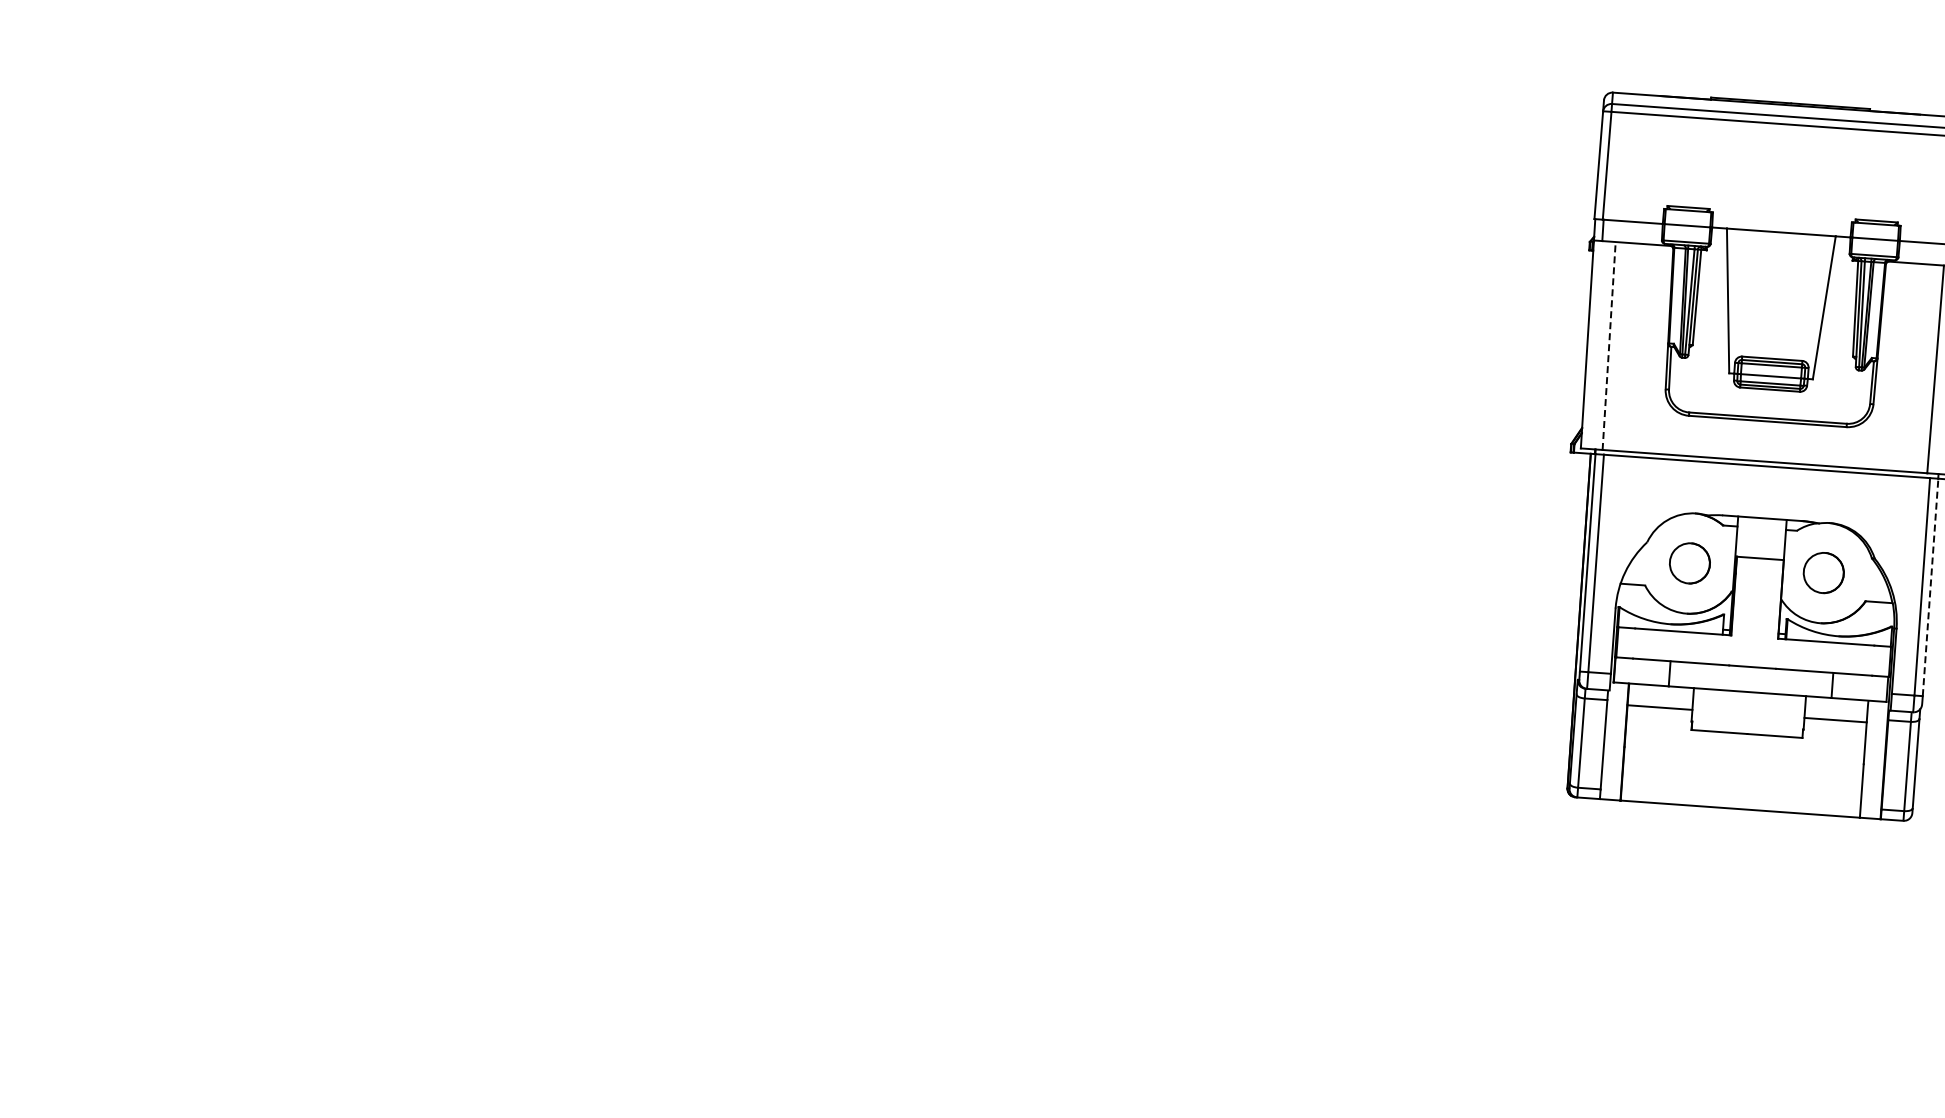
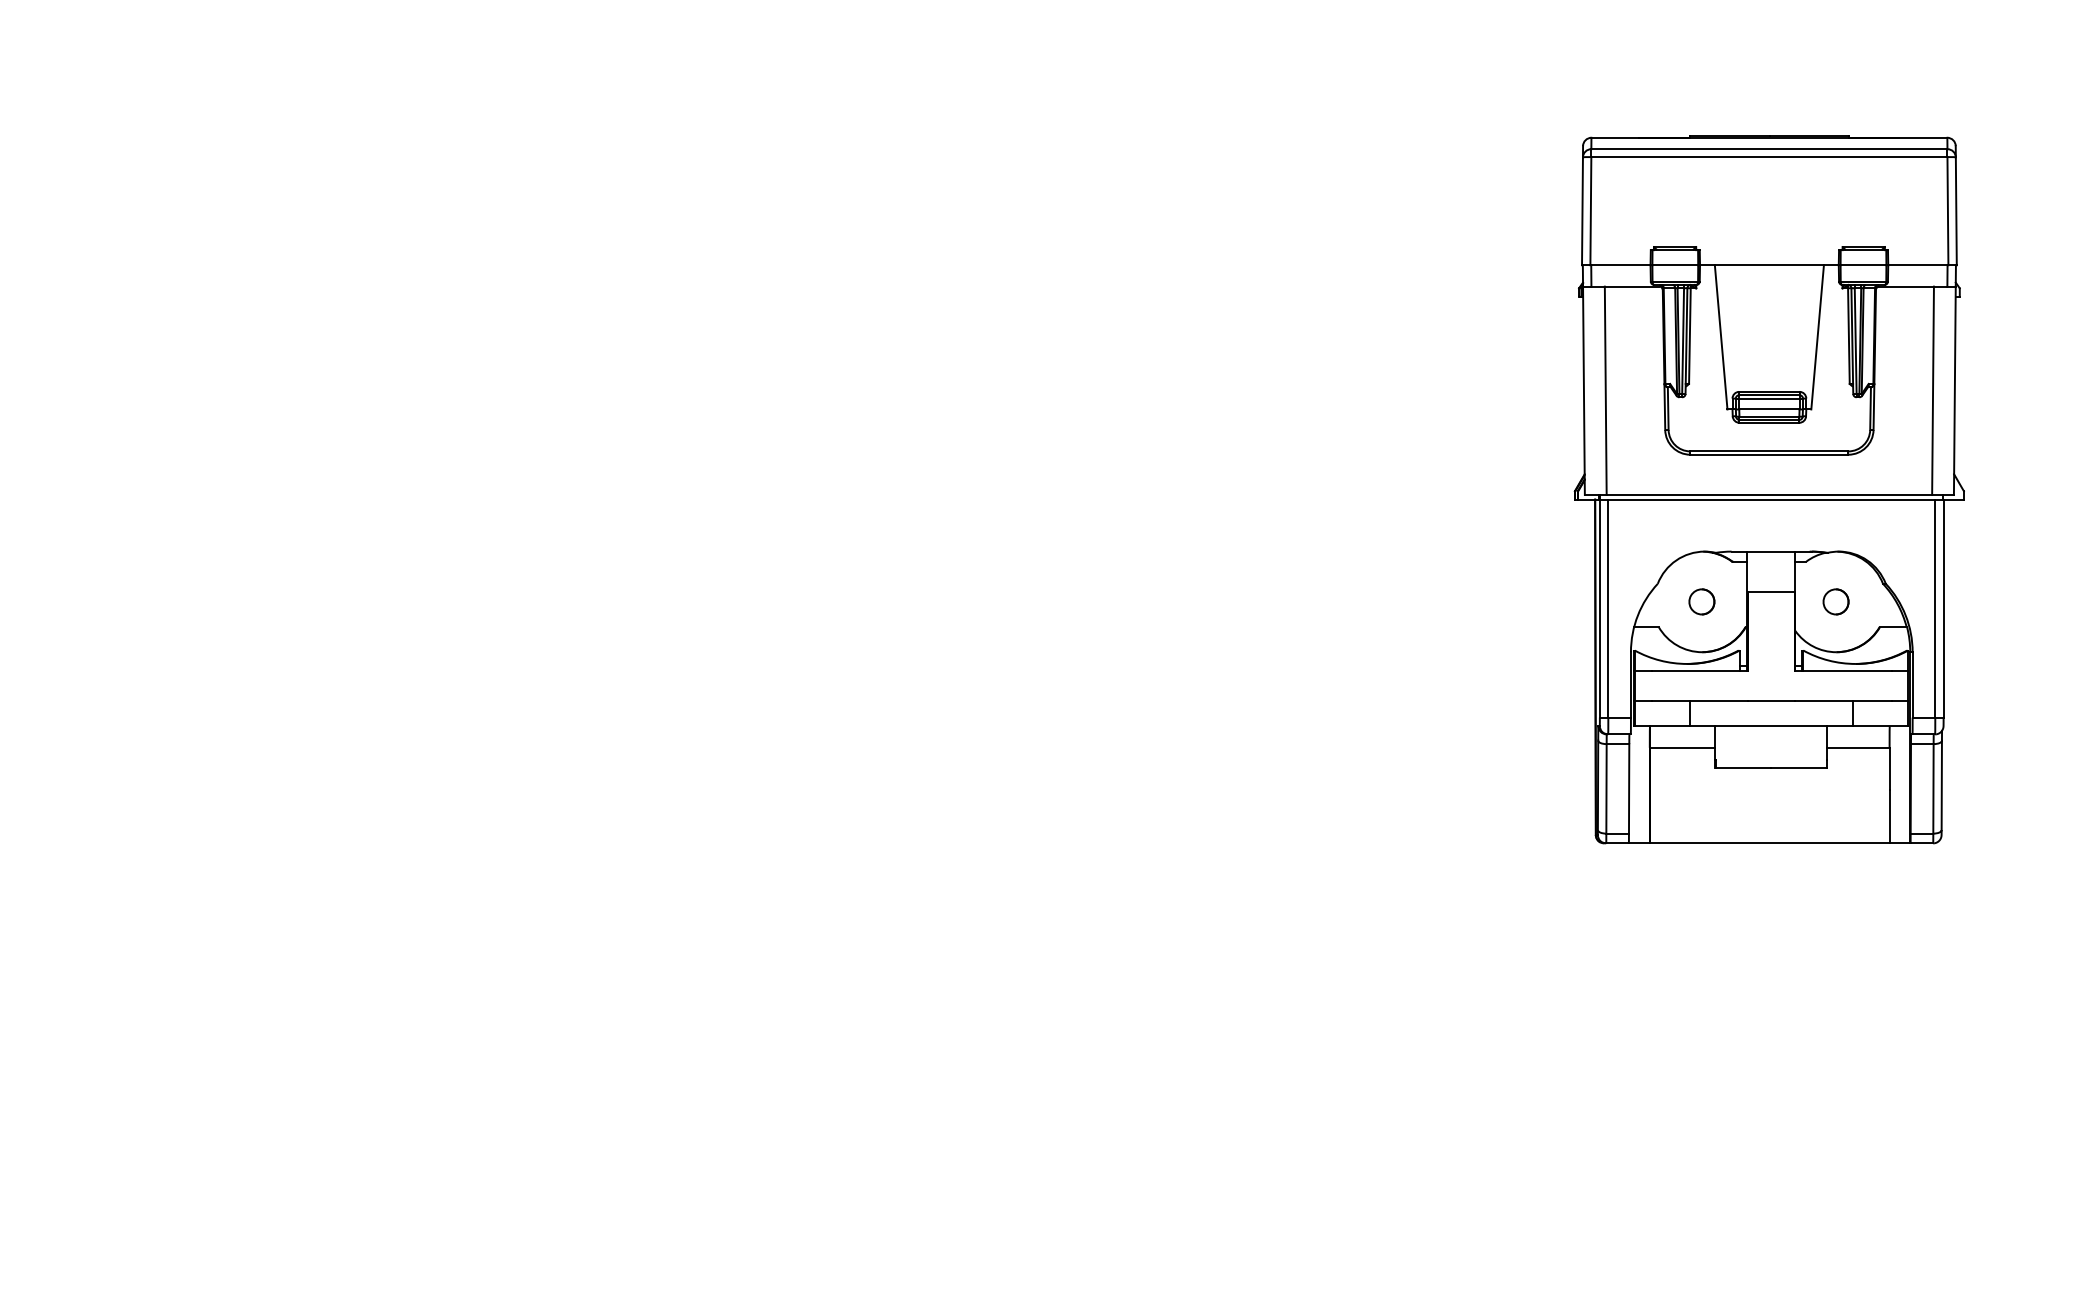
line: (1608, 345) -> (1605, 390), dashed -> solid
part: (1689, 563) -> (1701, 601), size x0.62
part: (1823, 572) -> (1835, 601), size x0.62
line: (1930, 587) -> (1943, 608), dashed -> solid

